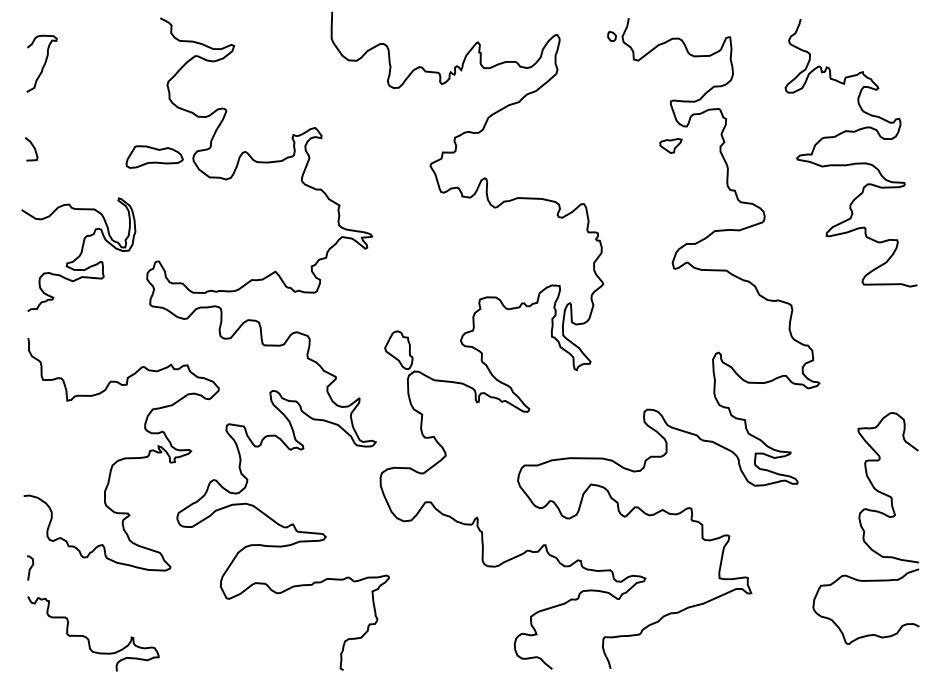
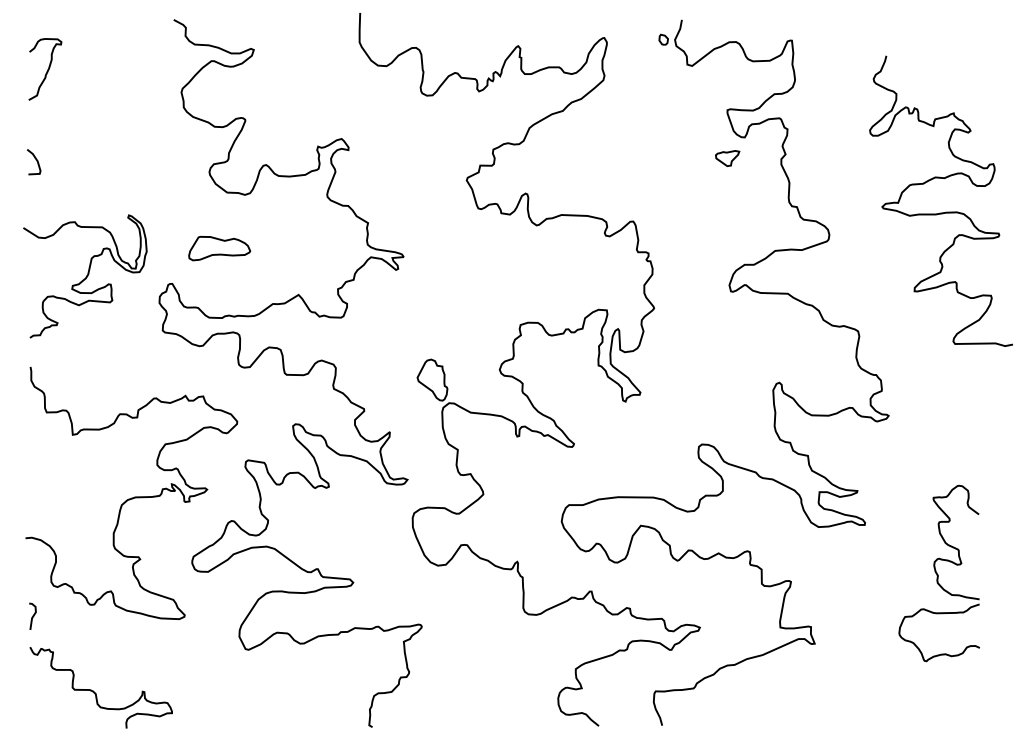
part: (154, 157) -> (219, 248), moved
curve: (850, 163) -> (940, 212), moved
part: (866, 528) -> (939, 573), size x0.7

